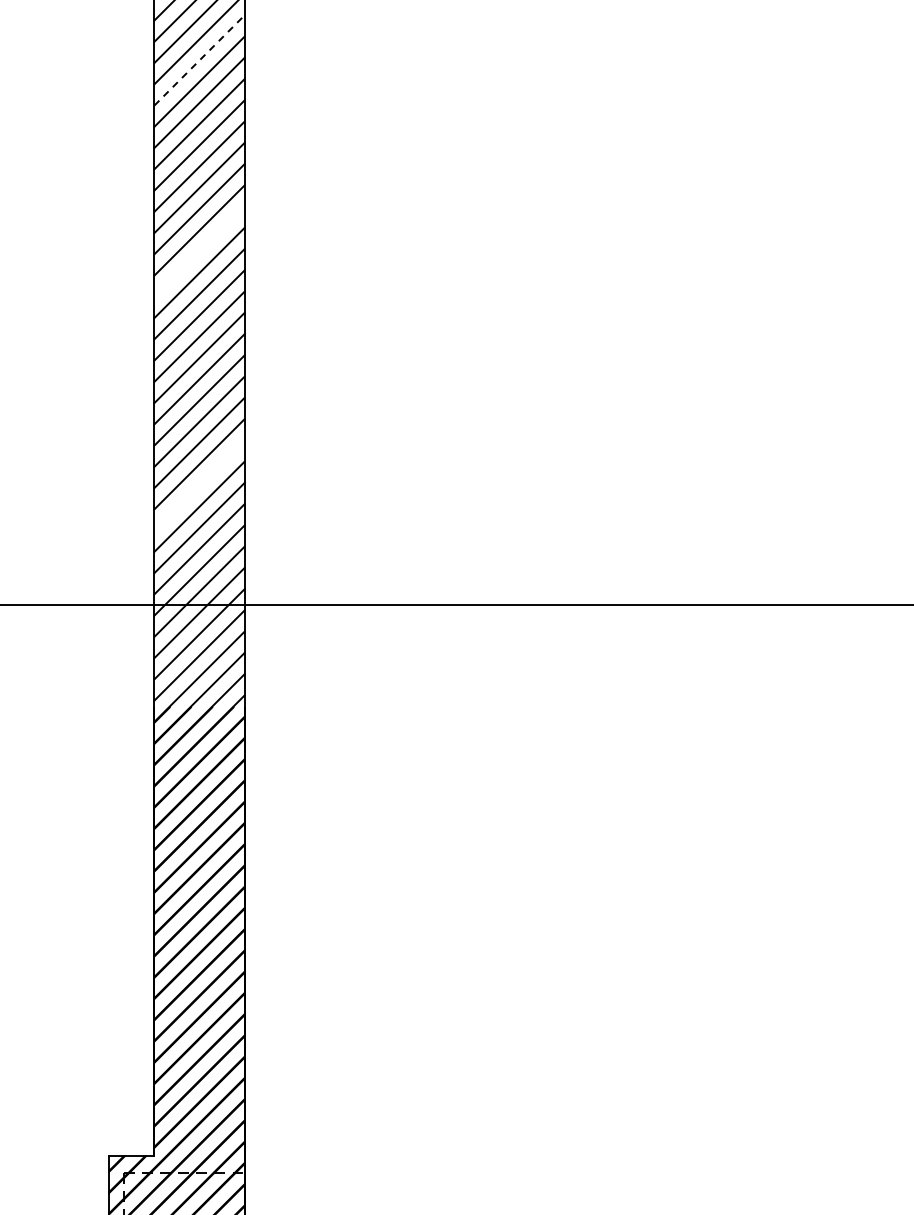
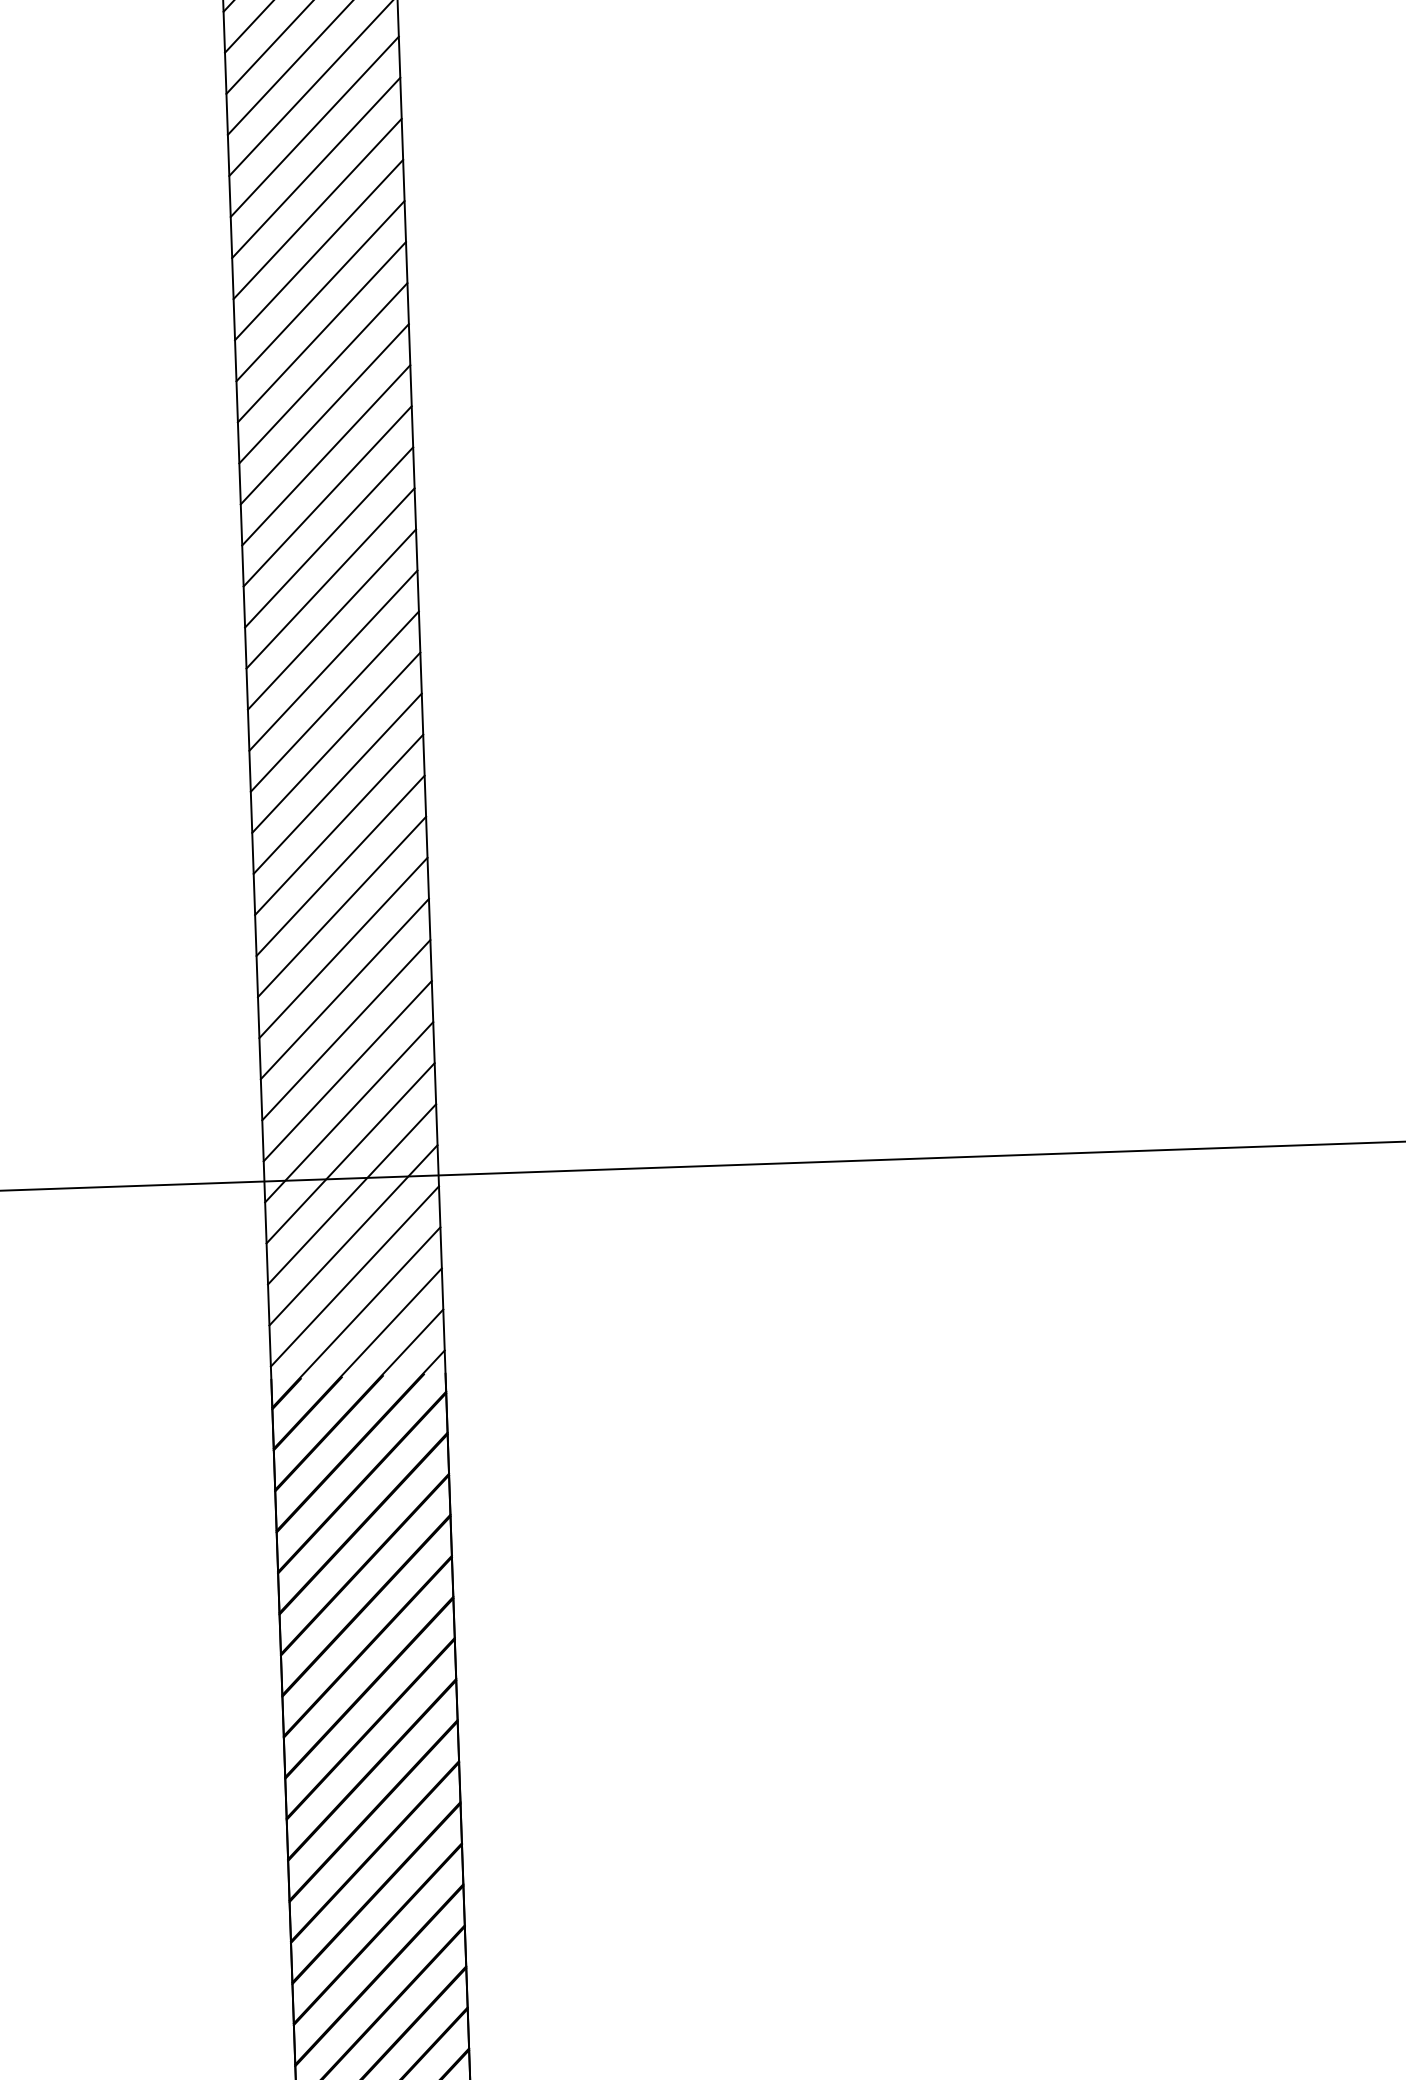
line: (199, 60) -> (314, 126), dashed -> solid
line: (199, 251) -> (327, 495), added
line: (199, 485) -> (343, 947), added

